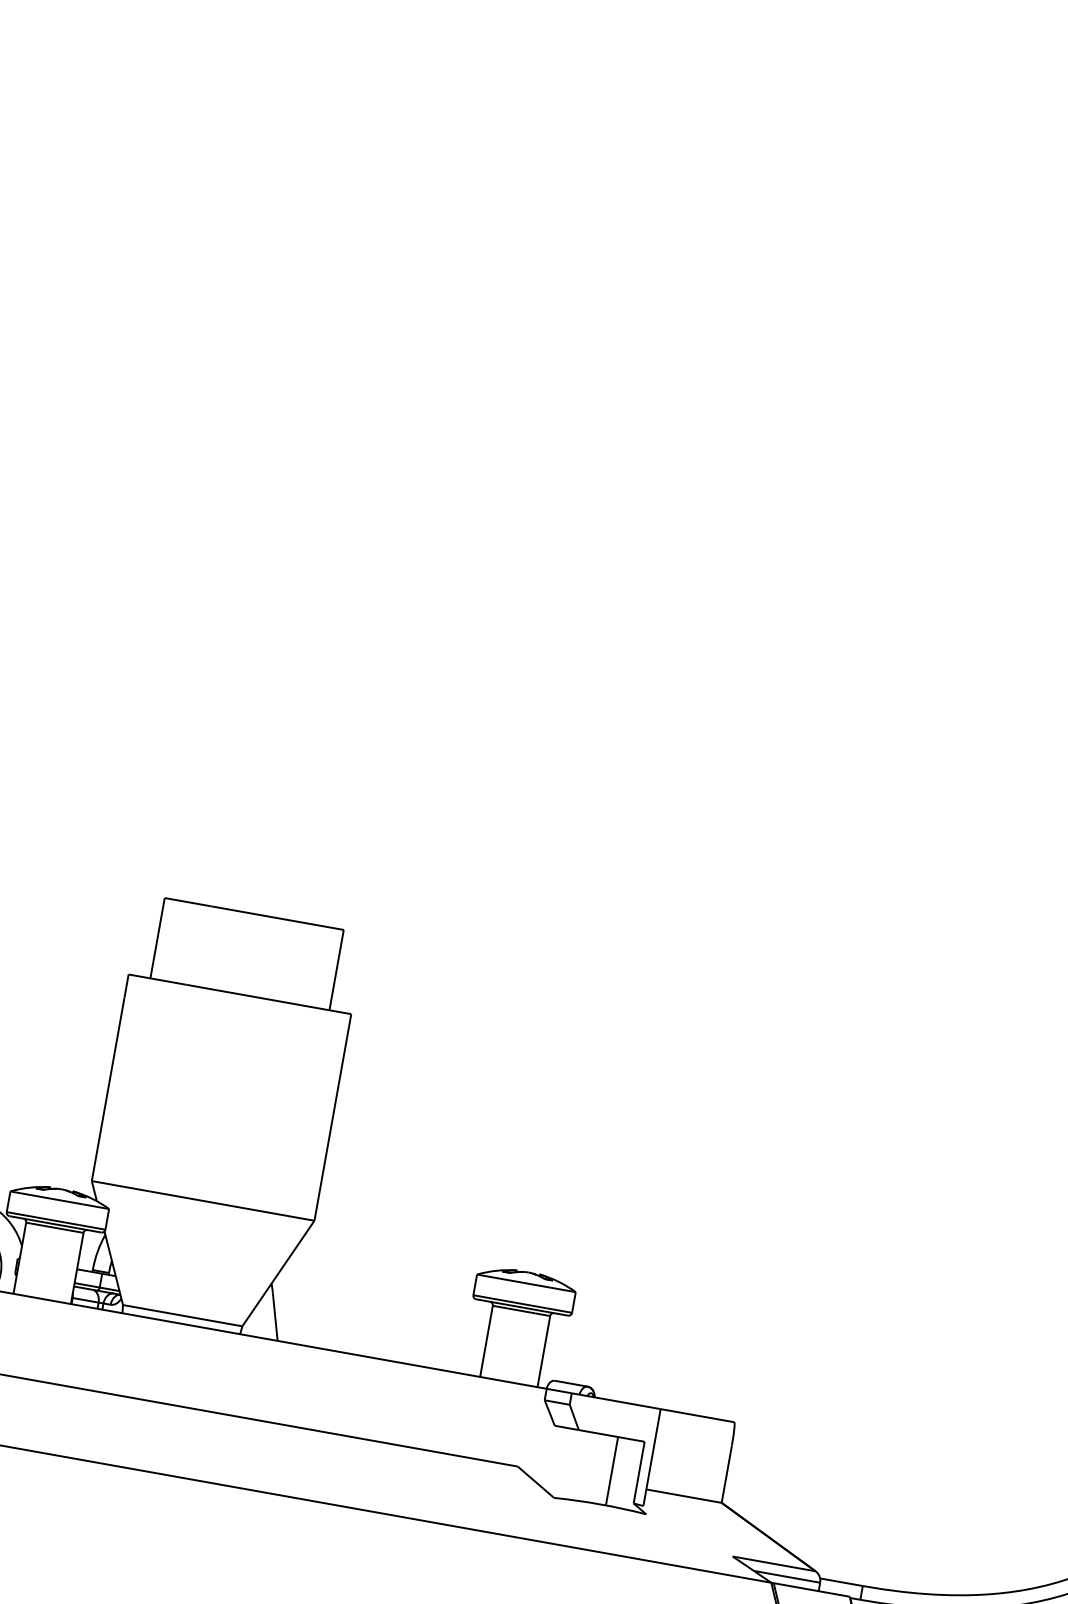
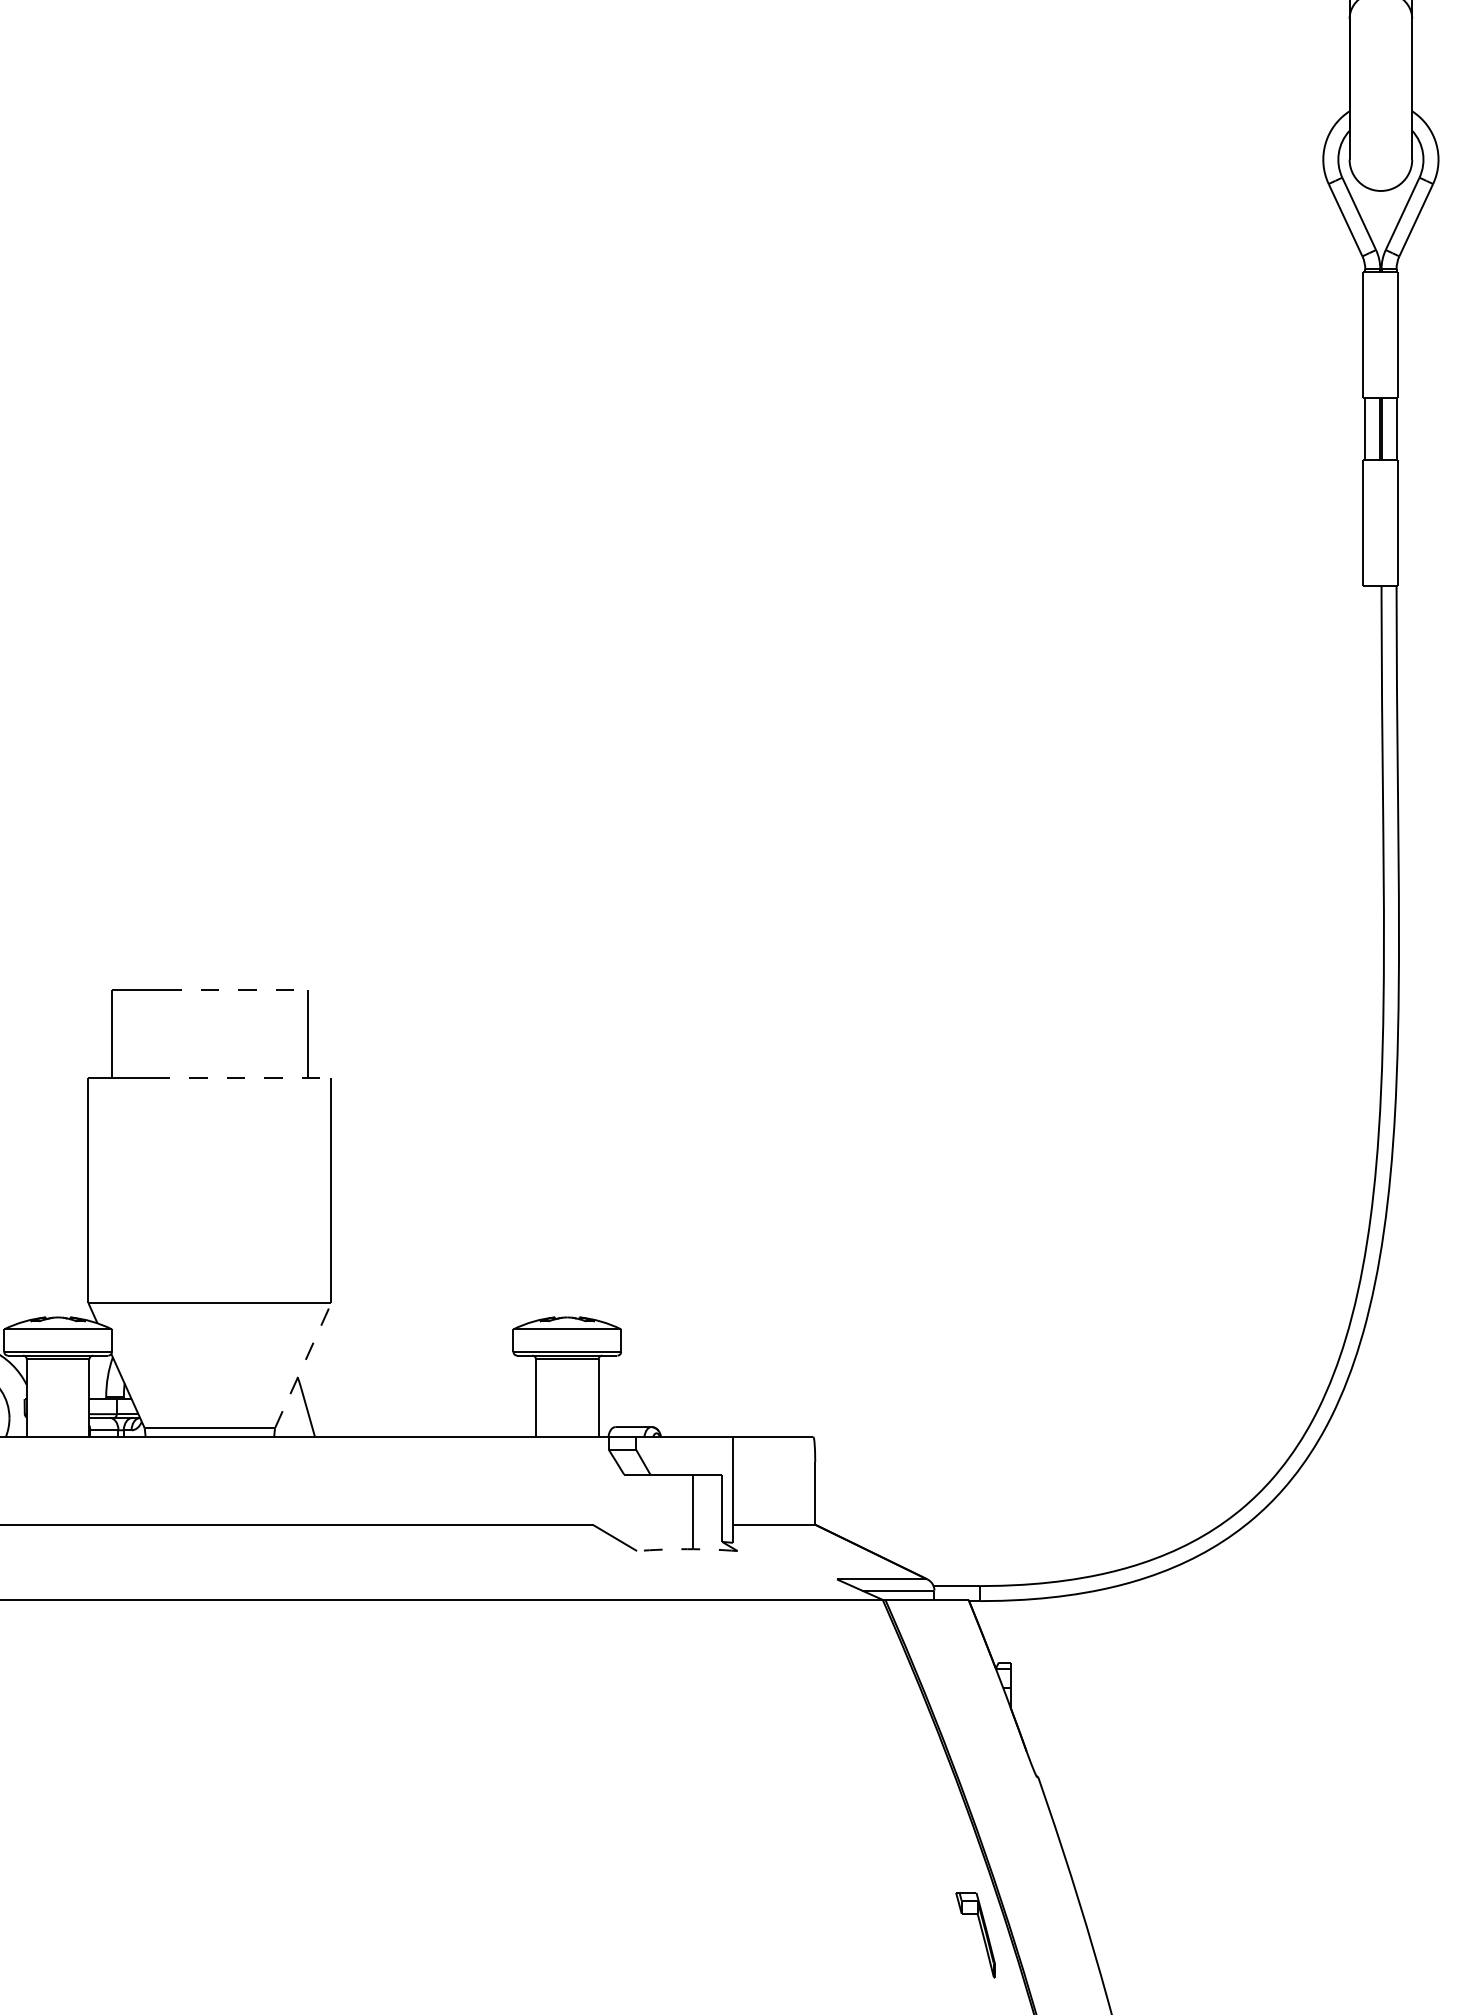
line: (277, 917) -> (235, 989), solid -> dashed
line: (268, 999) -> (241, 1077), solid -> dashed
line: (278, 1273) -> (303, 1365), solid -> dashed
line: (600, 1504) -> (687, 1549), solid -> dashed

